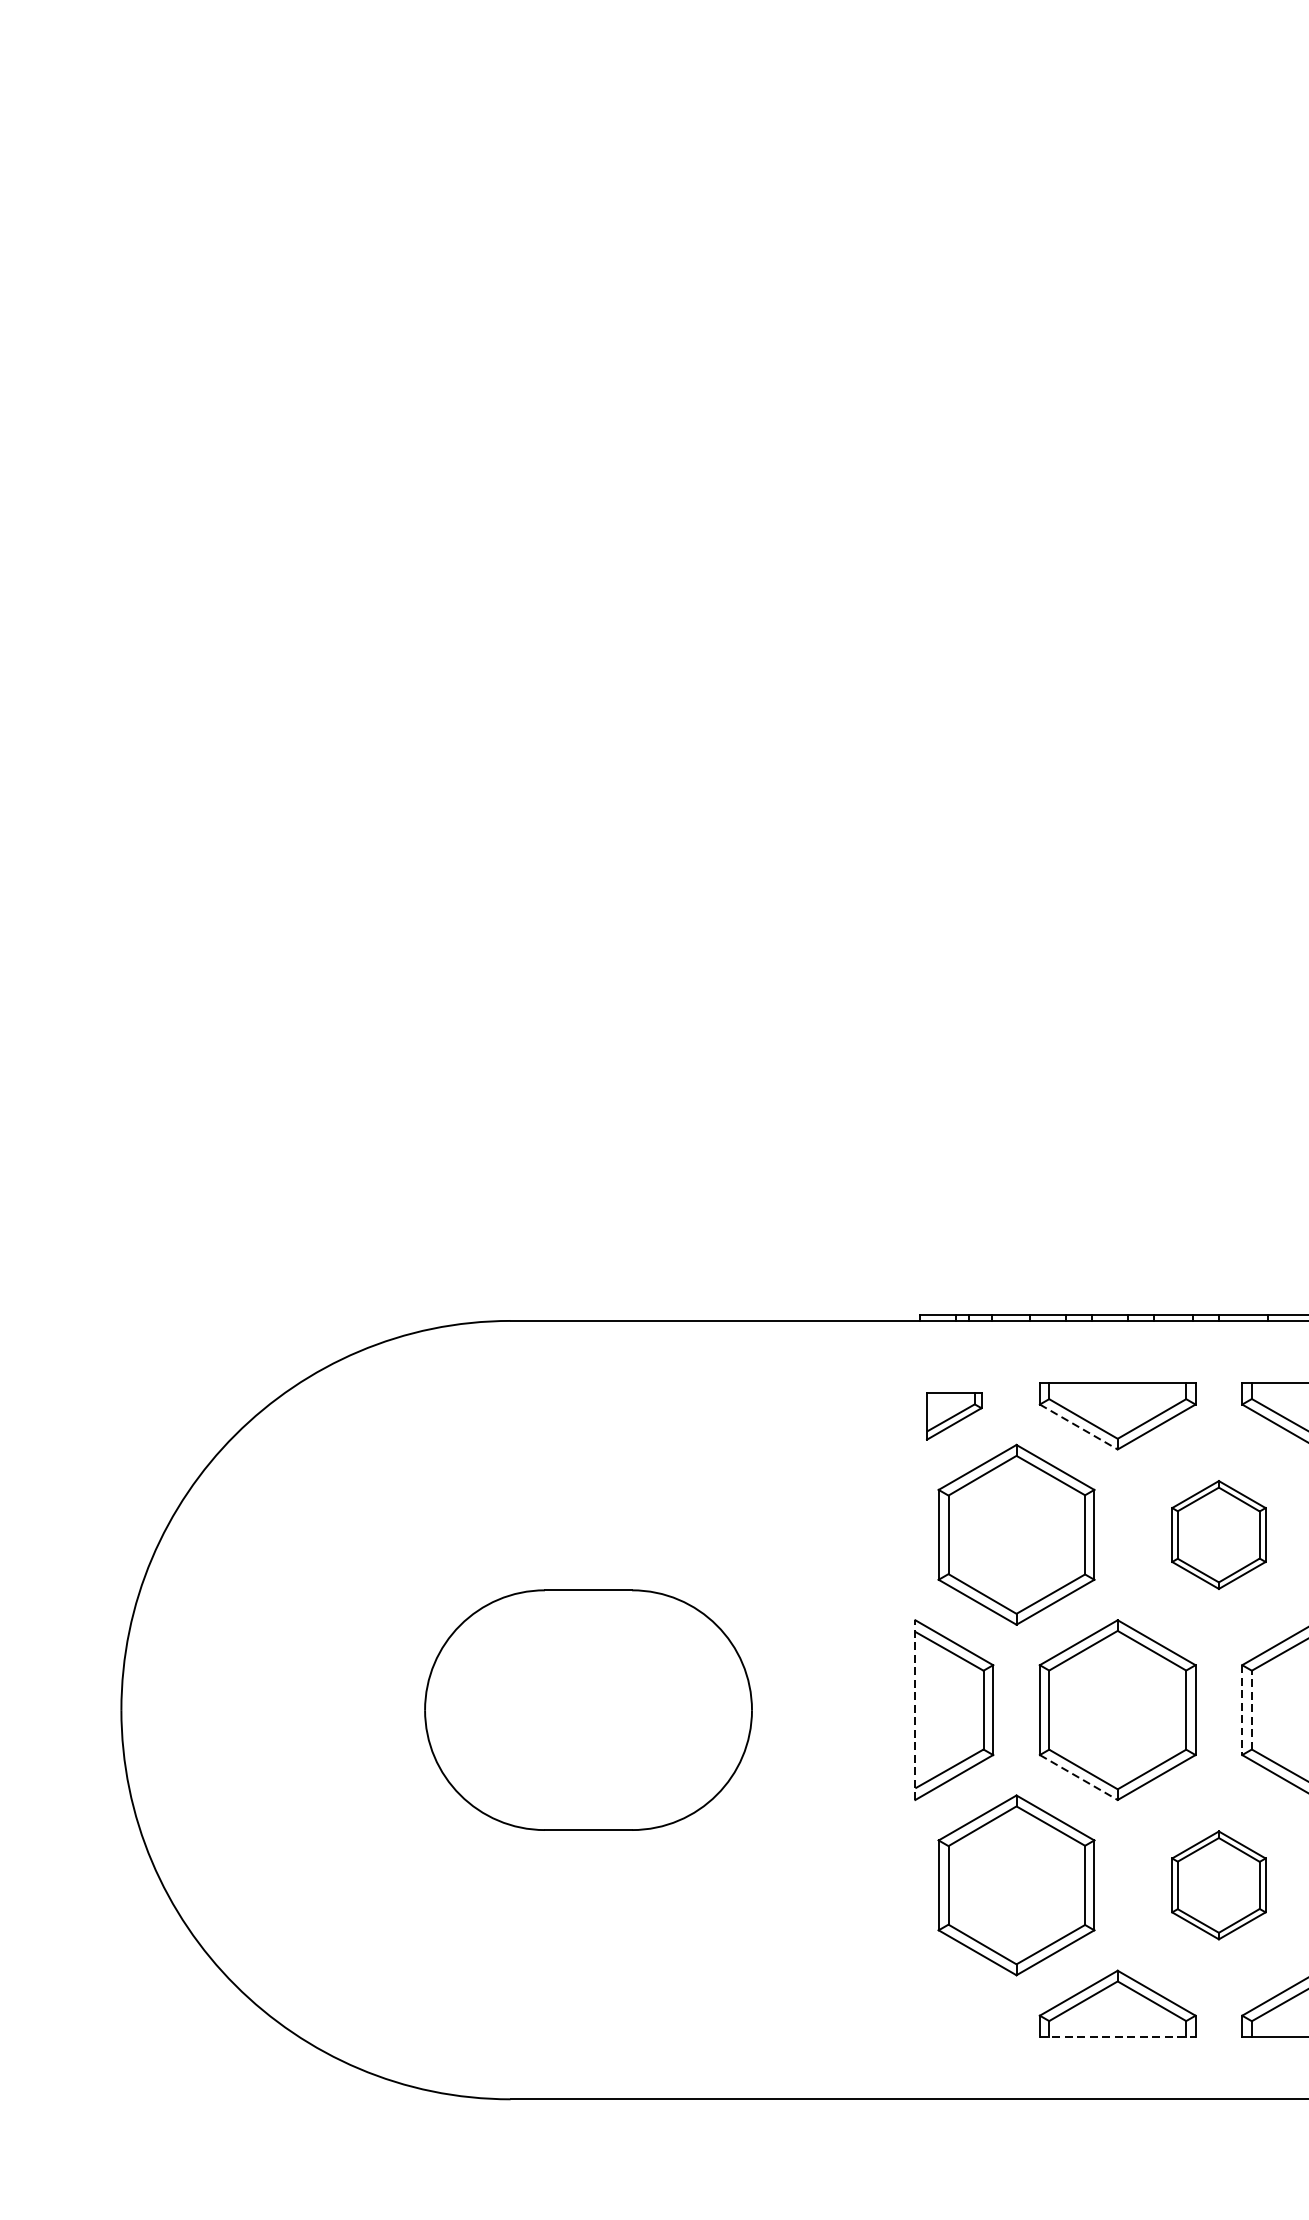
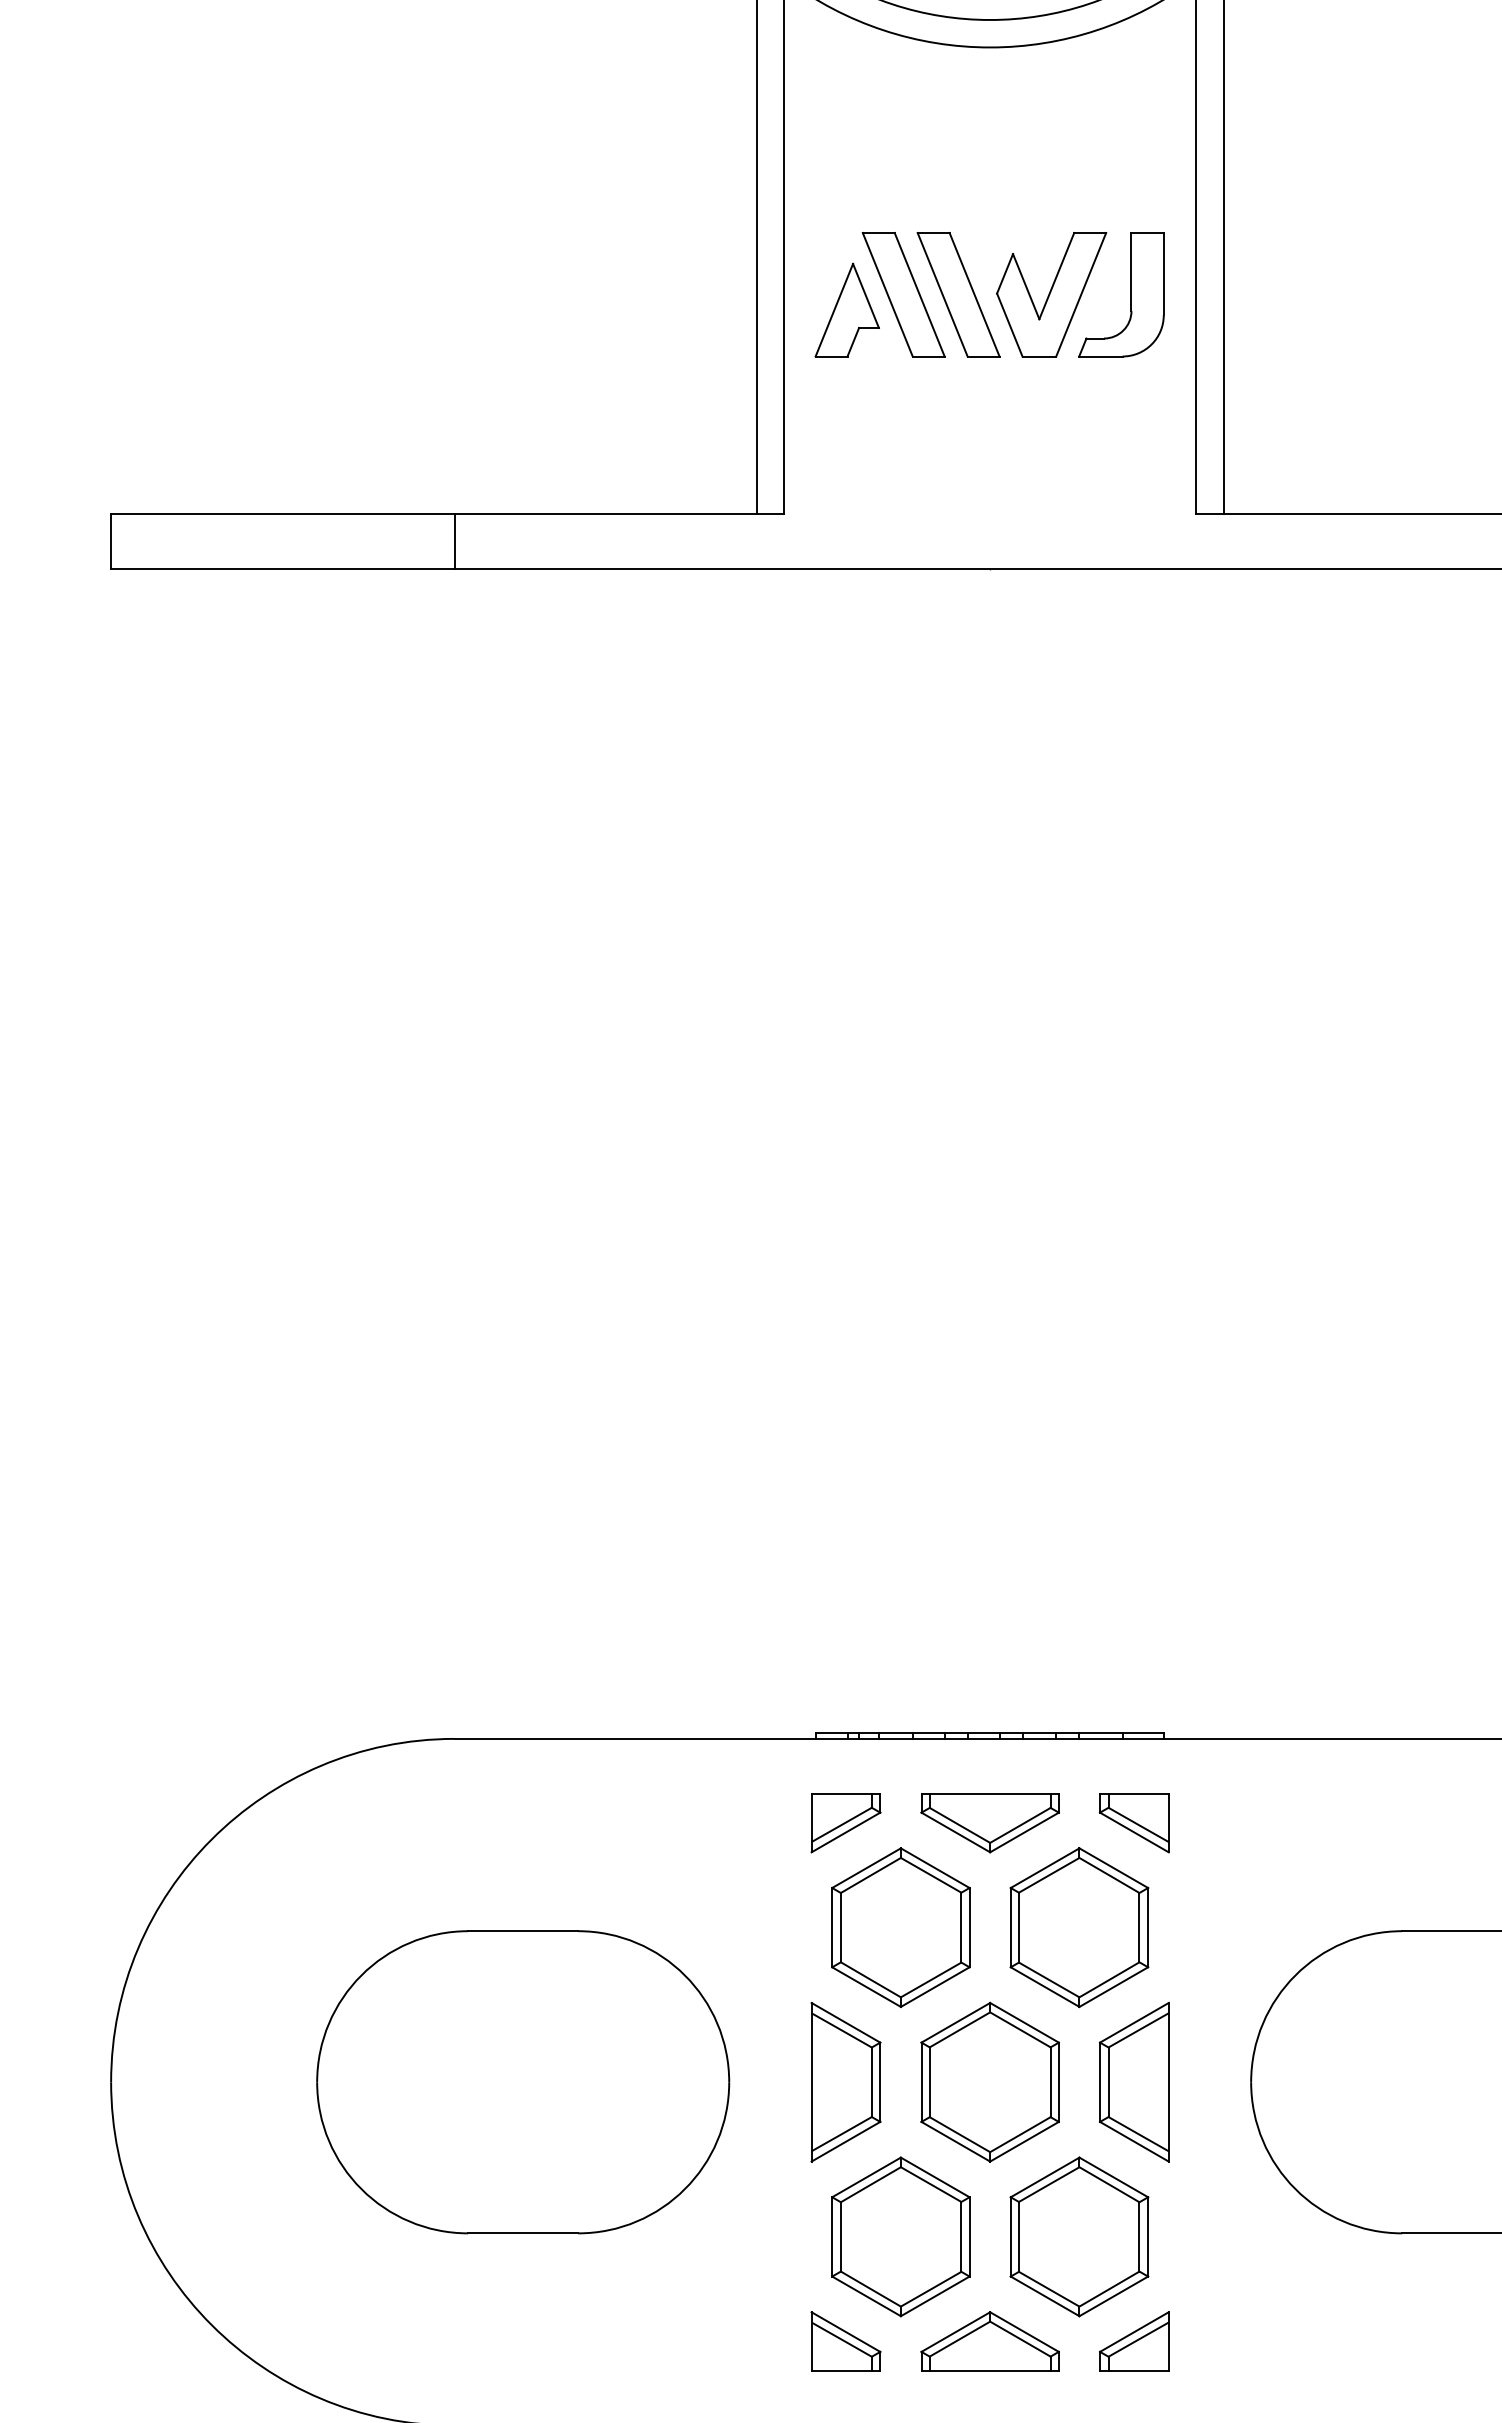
part: (953, 1416) -> (845, 1823), size x1.43
line: (1078, 1427) -> (955, 1832), dashed -> solid
part: (1218, 1534) -> (1079, 1927), size x1.67
line: (915, 1709) -> (811, 2081), dashed -> solid
part: (588, 1710) -> (523, 2082), size x1.43
line: (1242, 1710) -> (1100, 2082), dashed -> solid
line: (1251, 1710) -> (1108, 2082), dashed -> solid
line: (1078, 1777) -> (955, 2141), dashed -> solid
part: (1218, 1884) -> (1079, 2236), size x1.67
part: (953, 2003) -> (845, 2341), added
line: (1118, 2036) -> (990, 2370), dashed -> solid

